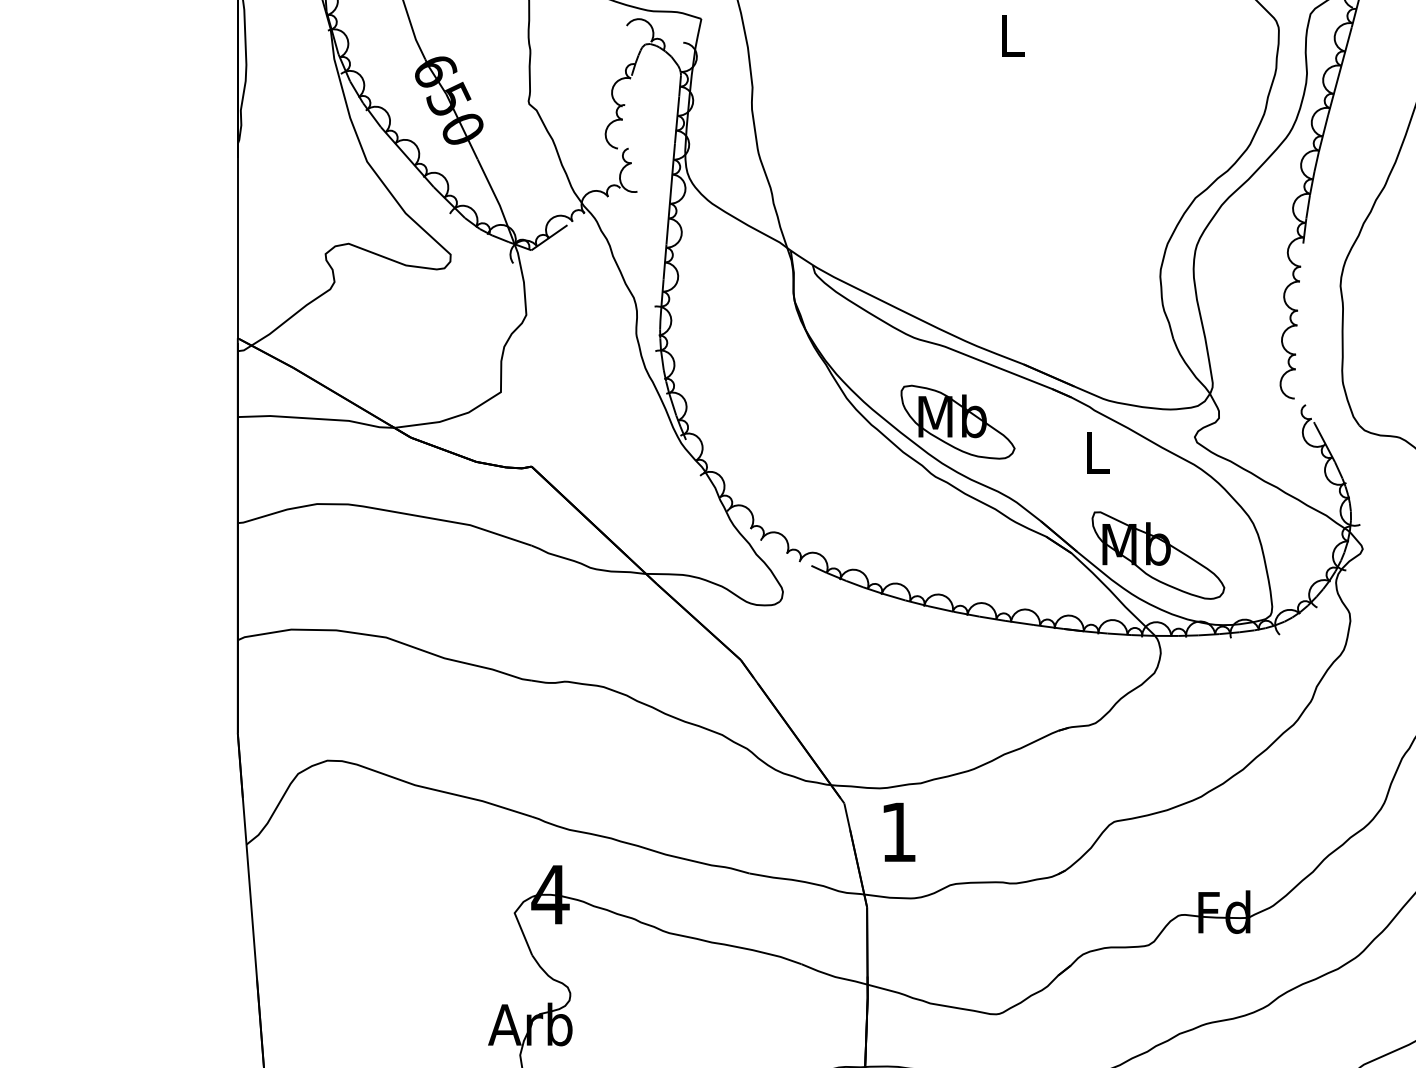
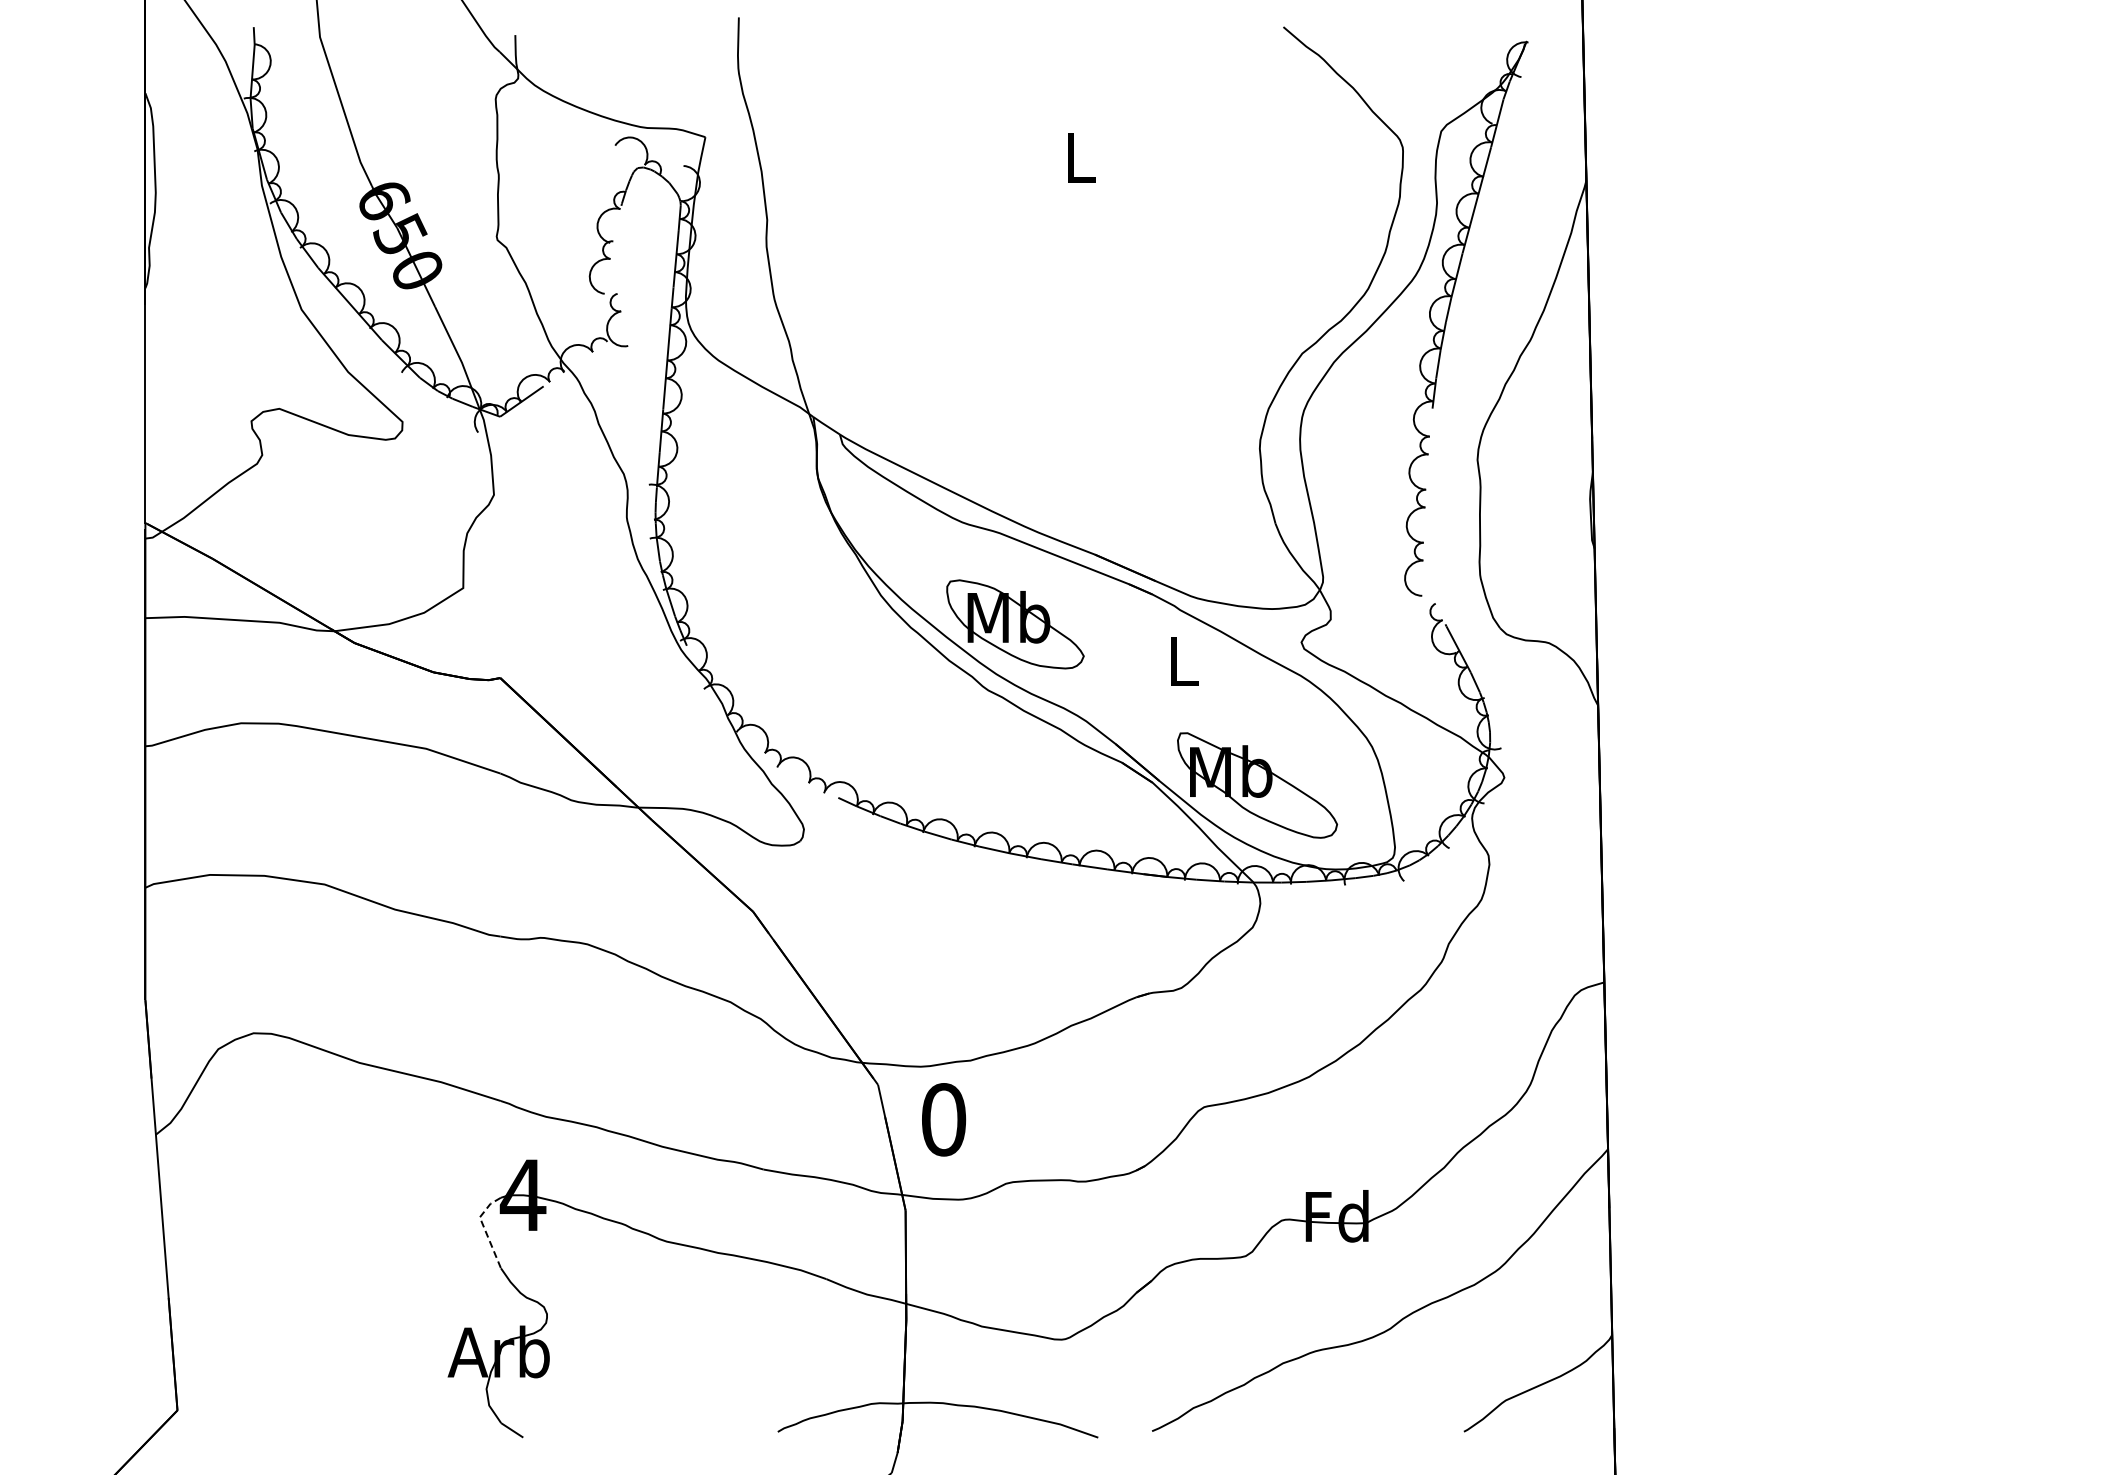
text: (899, 832) -> (944, 1119), 1 -> 0
line: (518, 922) -> (484, 1228), solid -> dashed

